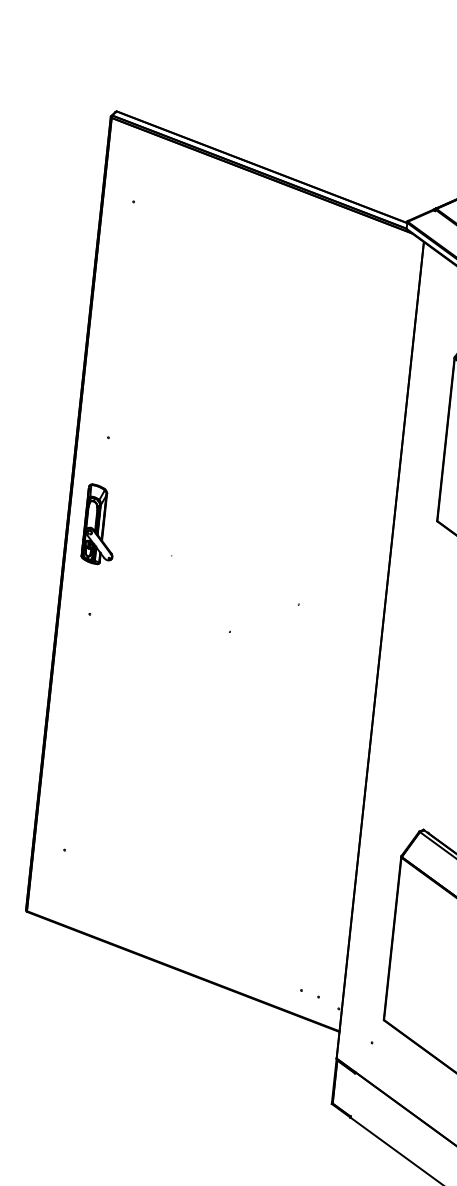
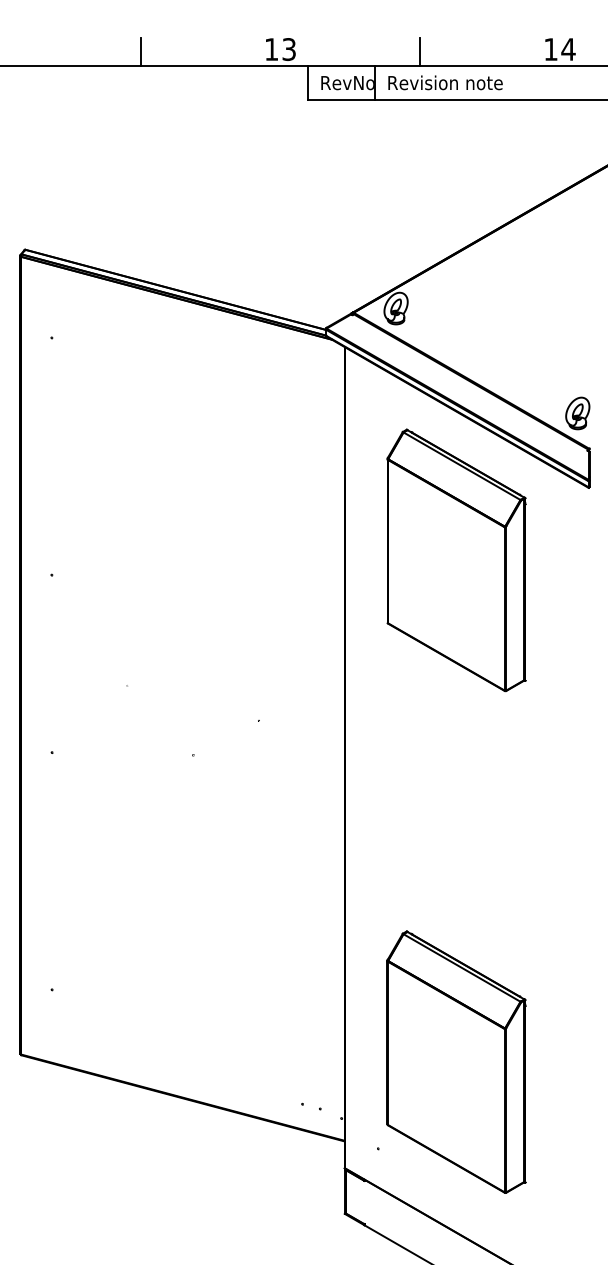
part: (99, 524) -> (52, 662), removed

